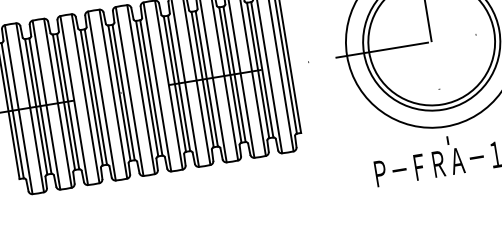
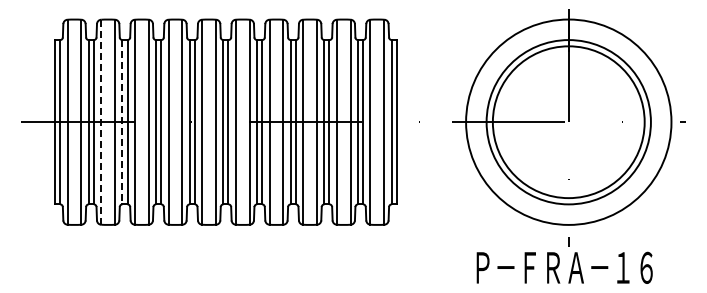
line: (64, 102) -> (122, 122), solid -> dashed
line: (46, 105) -> (101, 122), solid -> dashed

